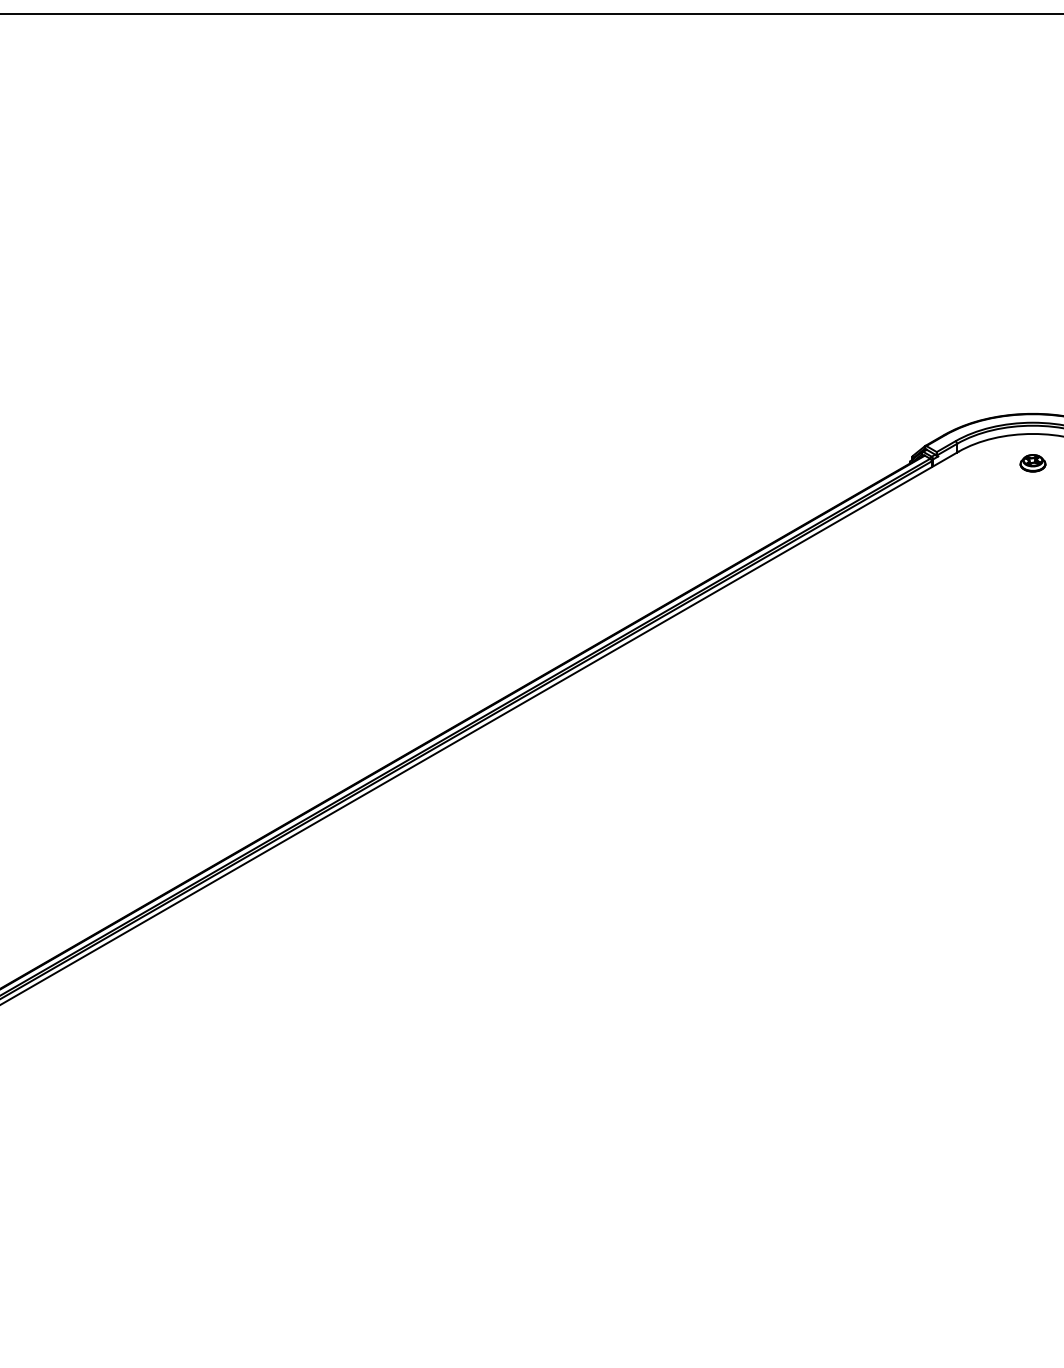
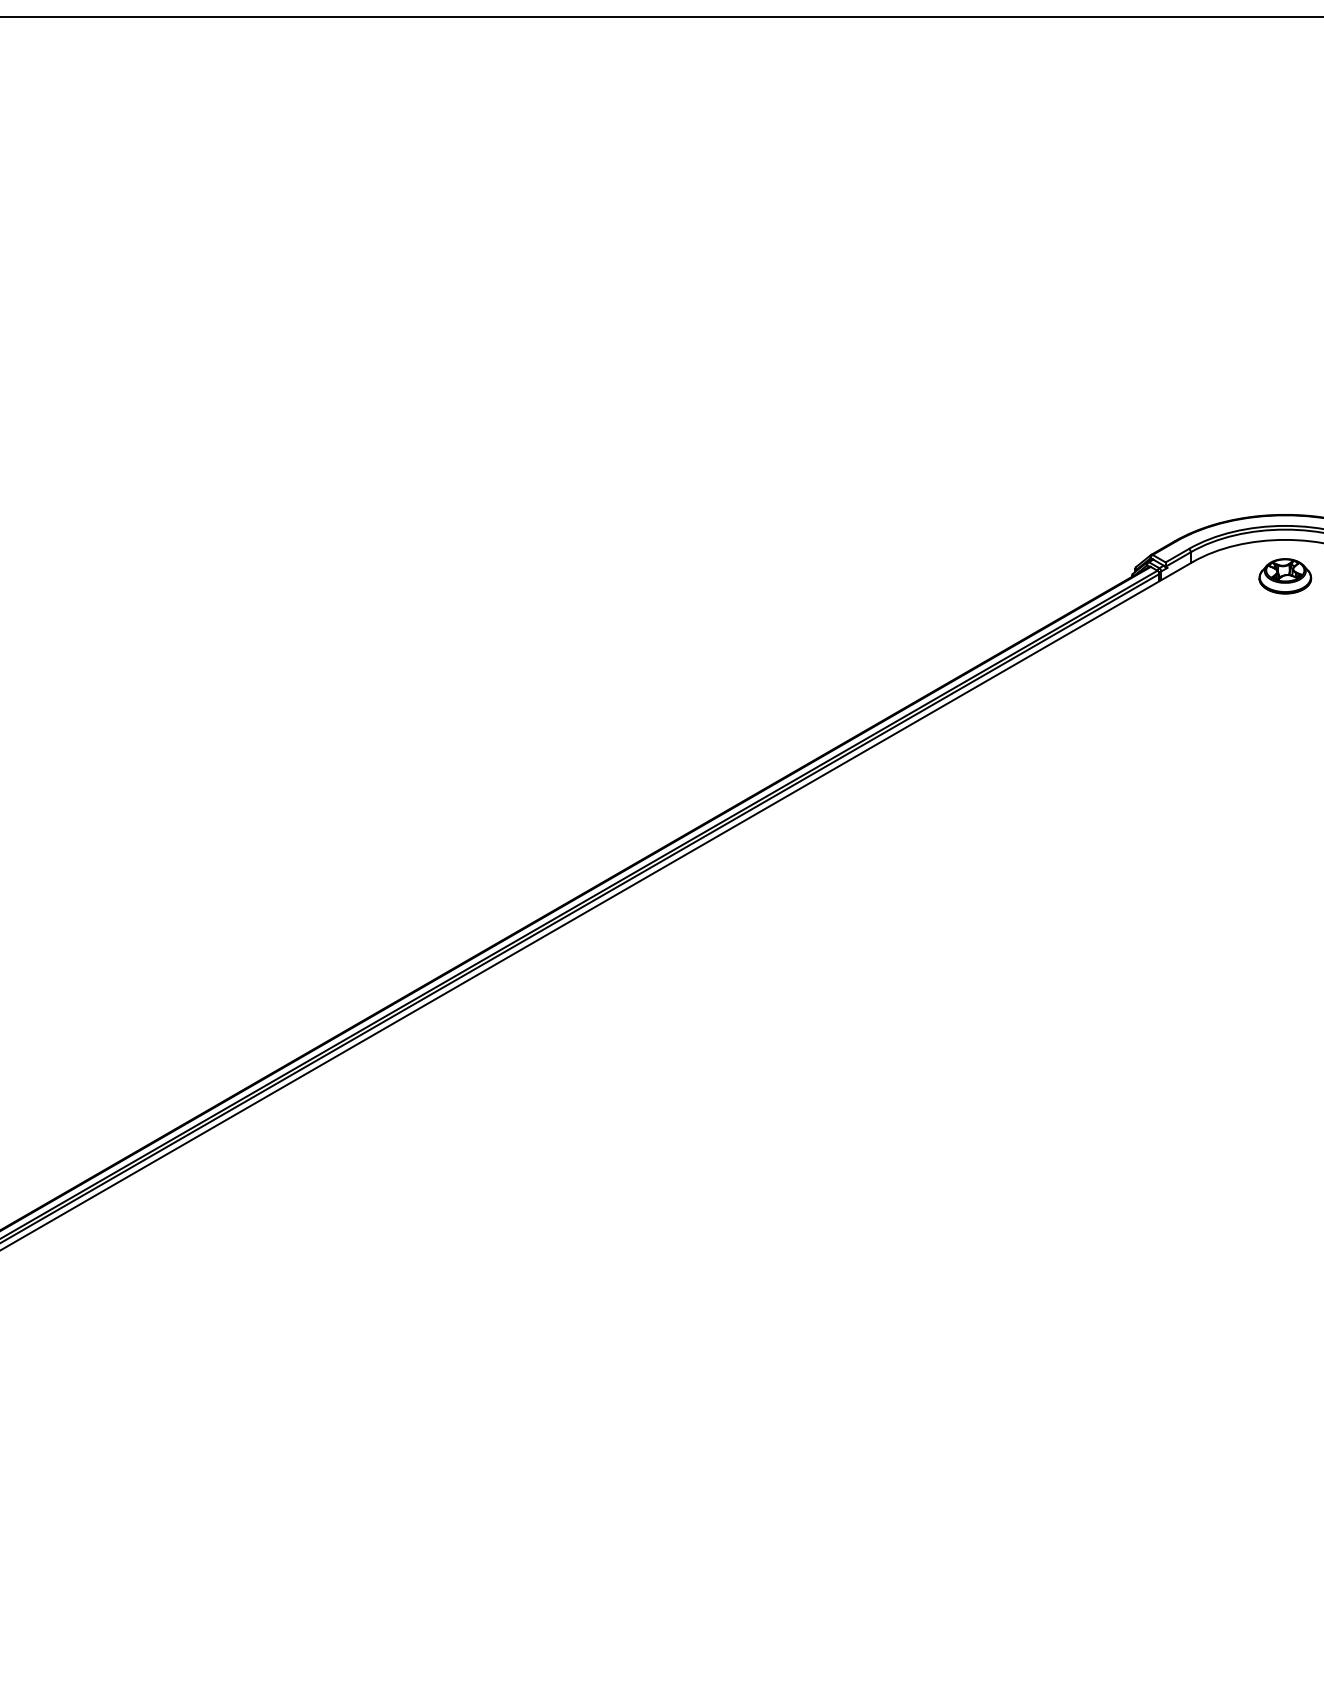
part: (1033, 463) -> (1285, 576), size x1.67

